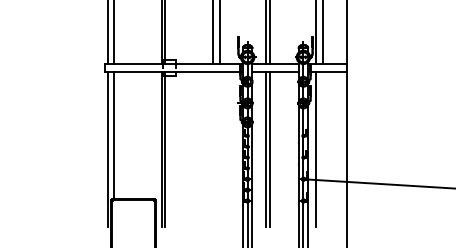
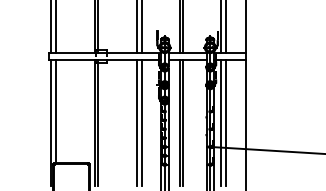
line: (213, 149) -> (137, 122), added
line: (219, 149) -> (141, 122), added
line: (322, 149) -> (225, 122), added

